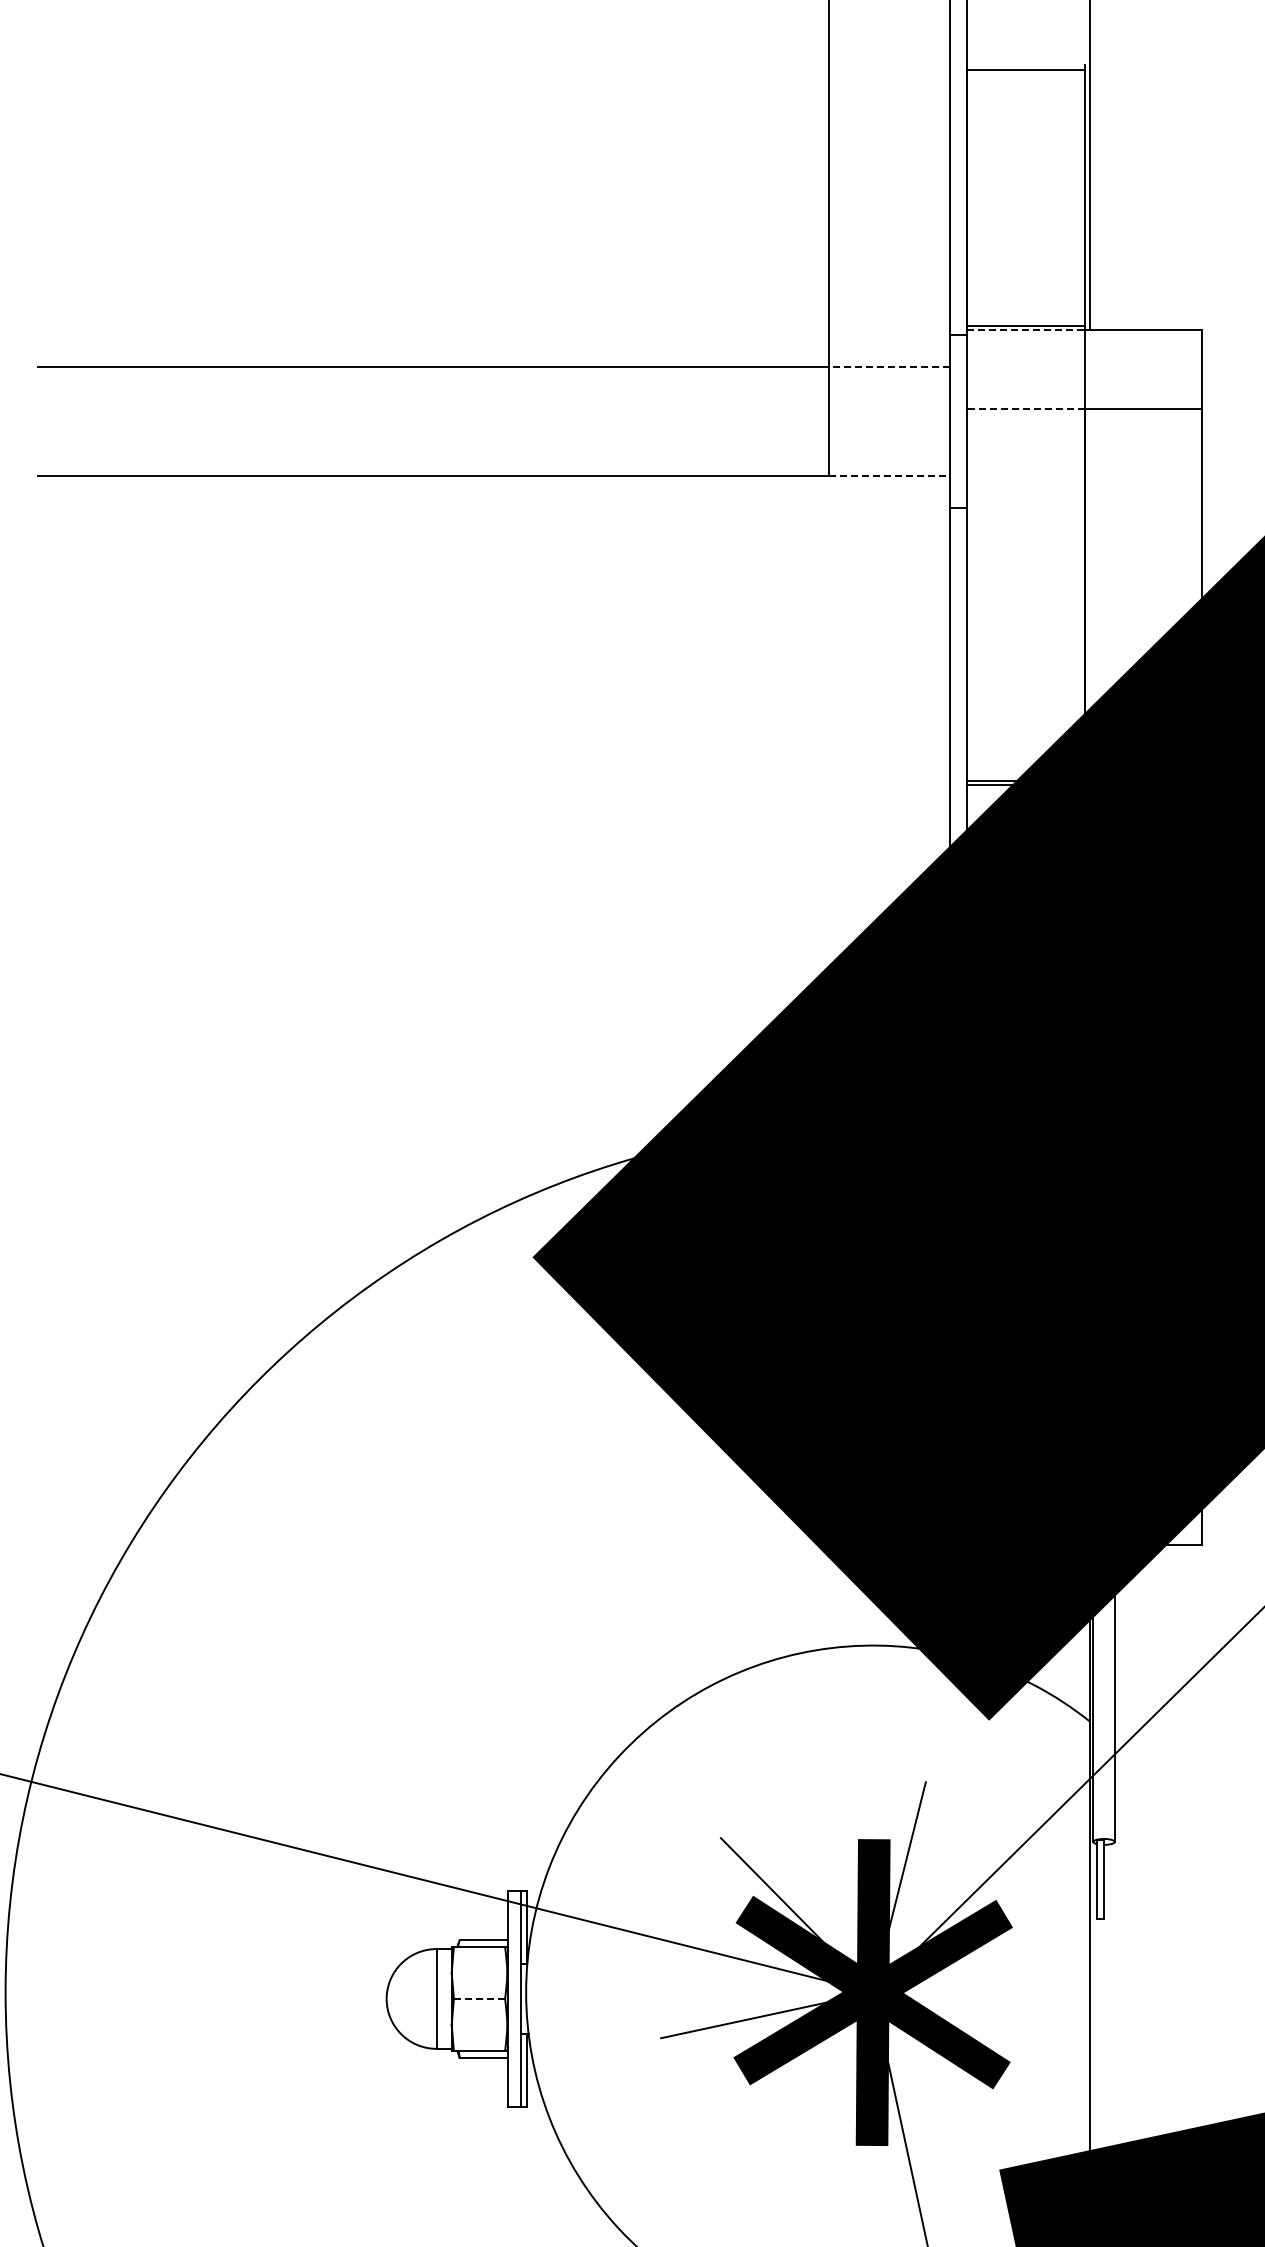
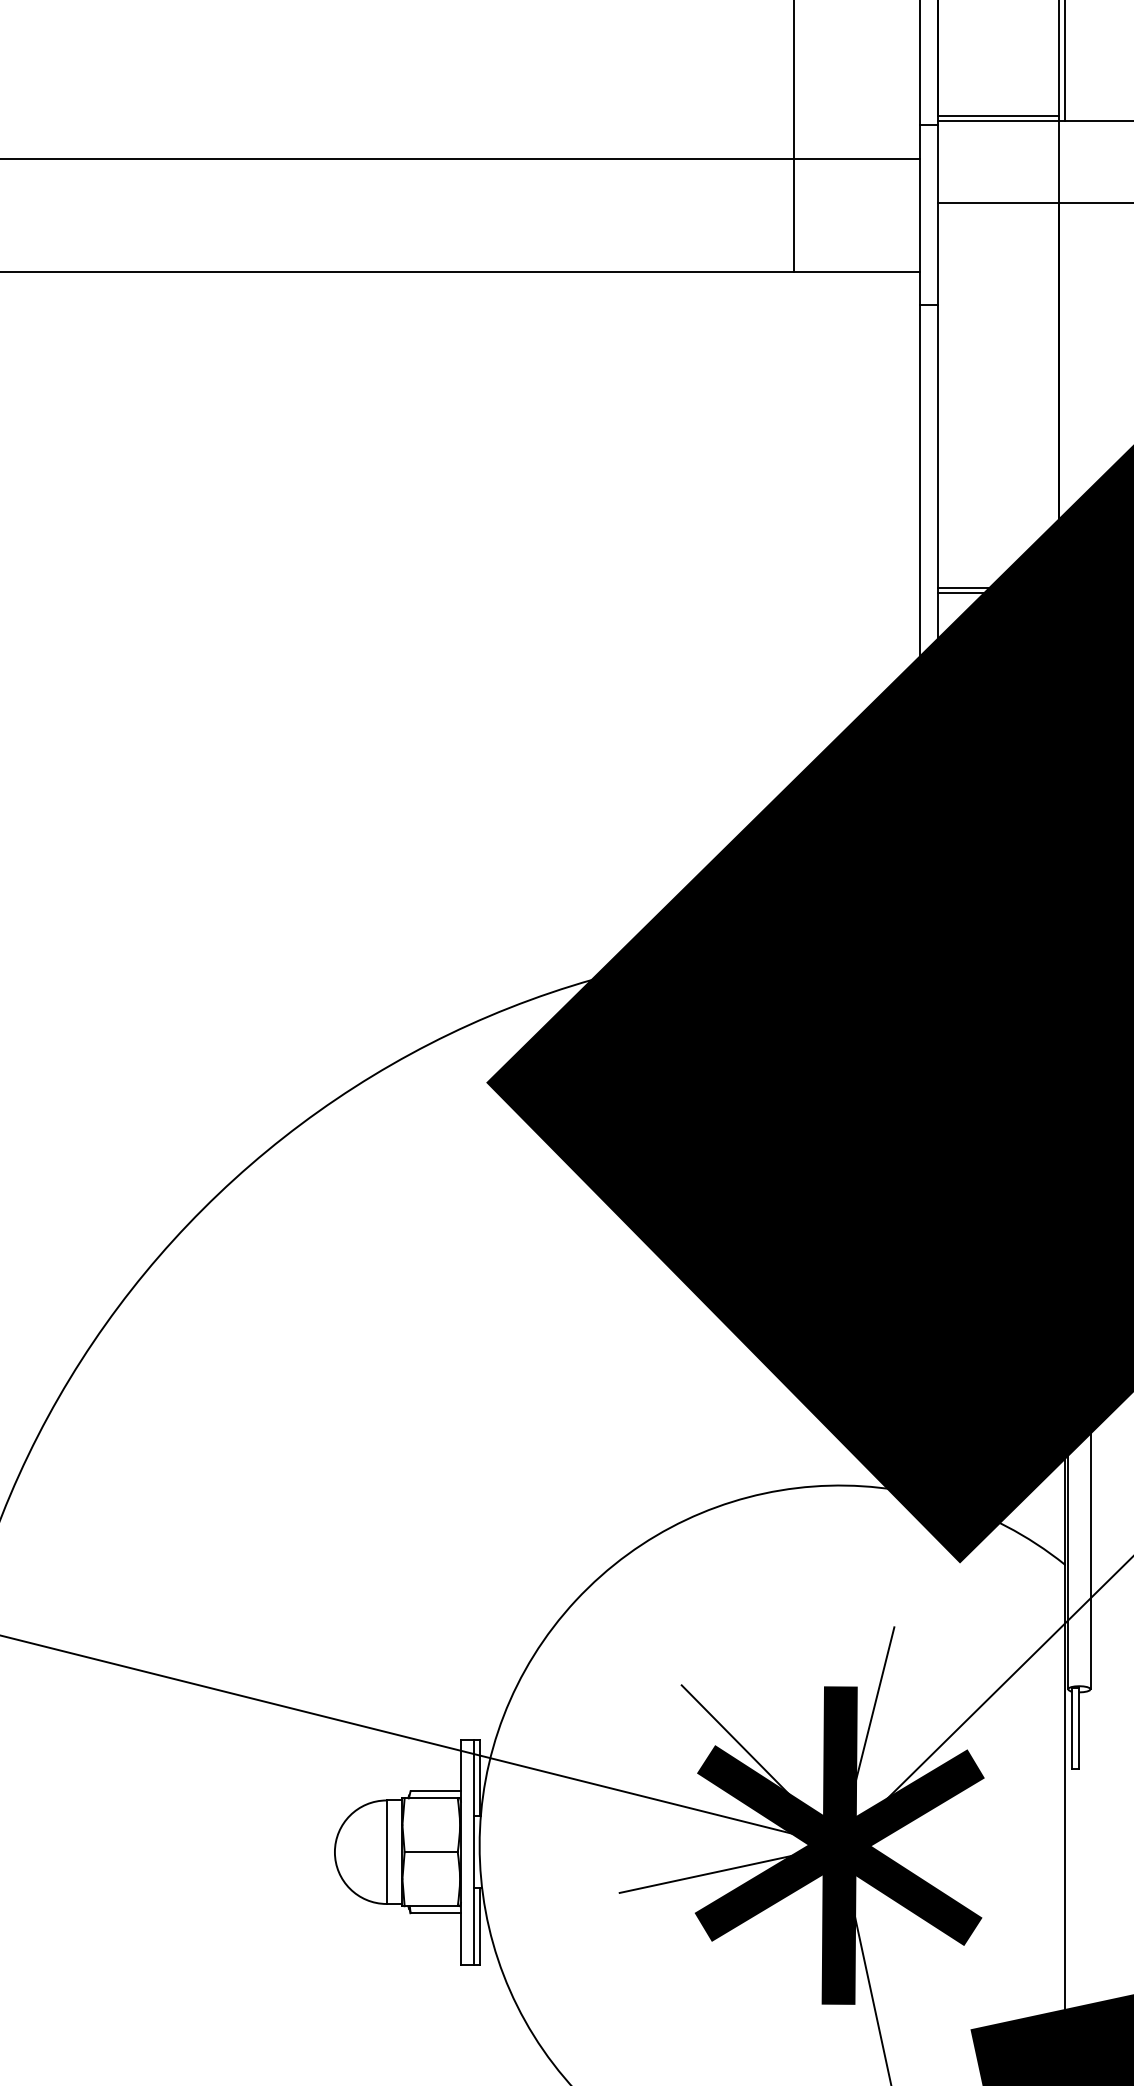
line: (1025, 330) -> (997, 121), dashed -> solid
line: (889, 367) -> (856, 159), dashed -> solid
line: (1025, 409) -> (997, 203), dashed -> solid
line: (890, 475) -> (857, 271), dashed -> solid
line: (479, 1998) -> (431, 1851), dashed -> solid

